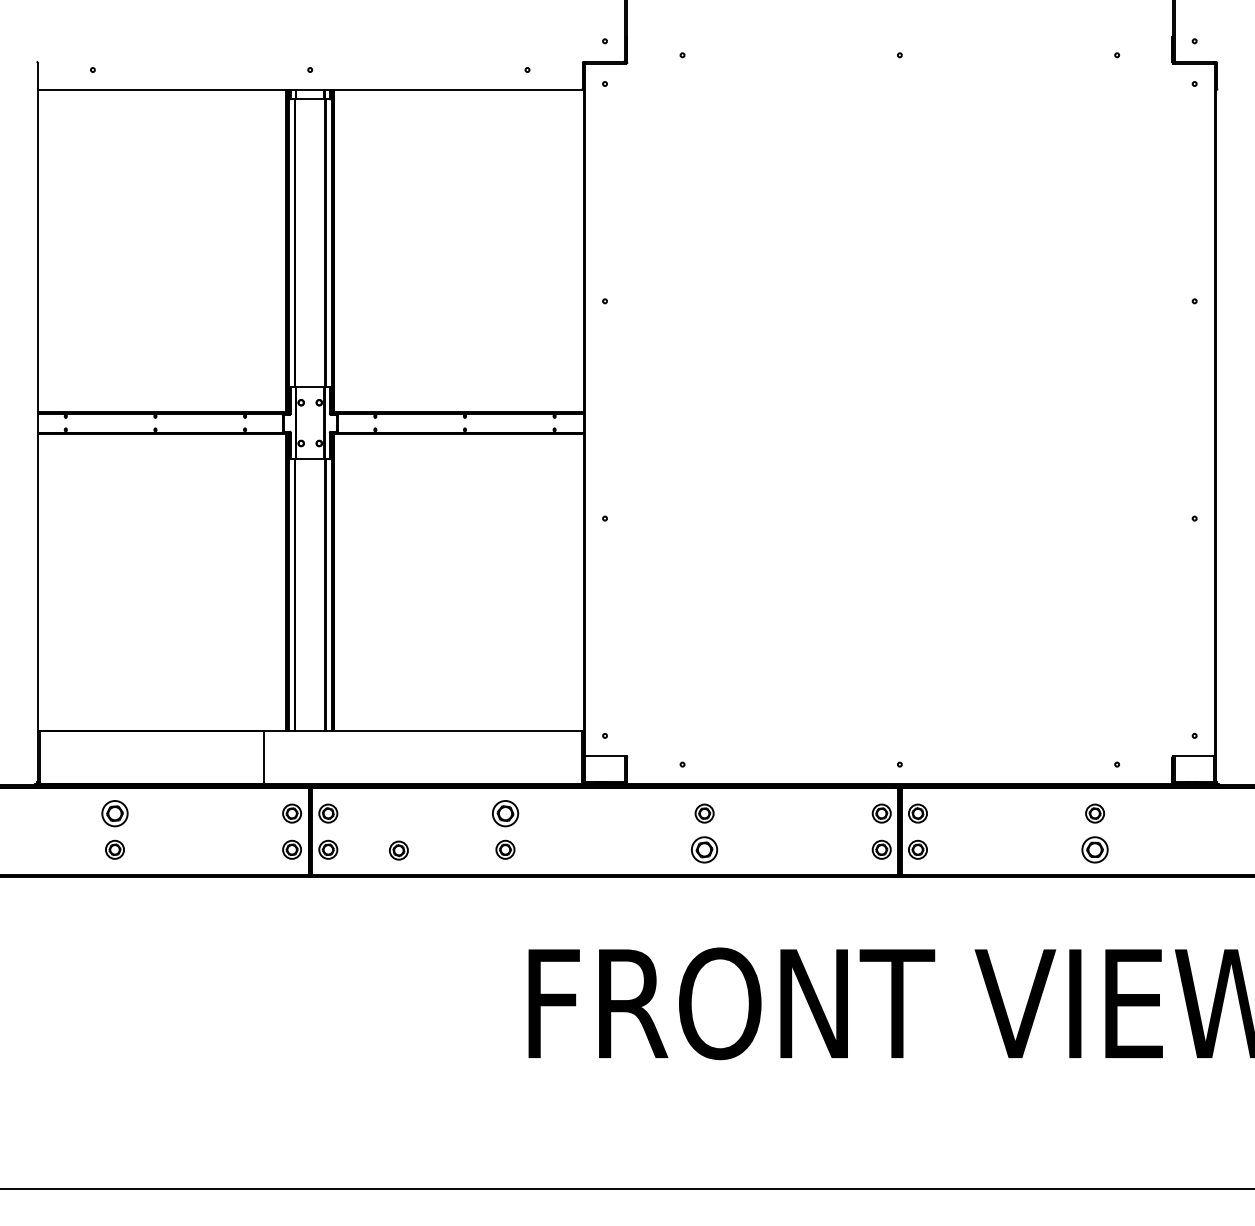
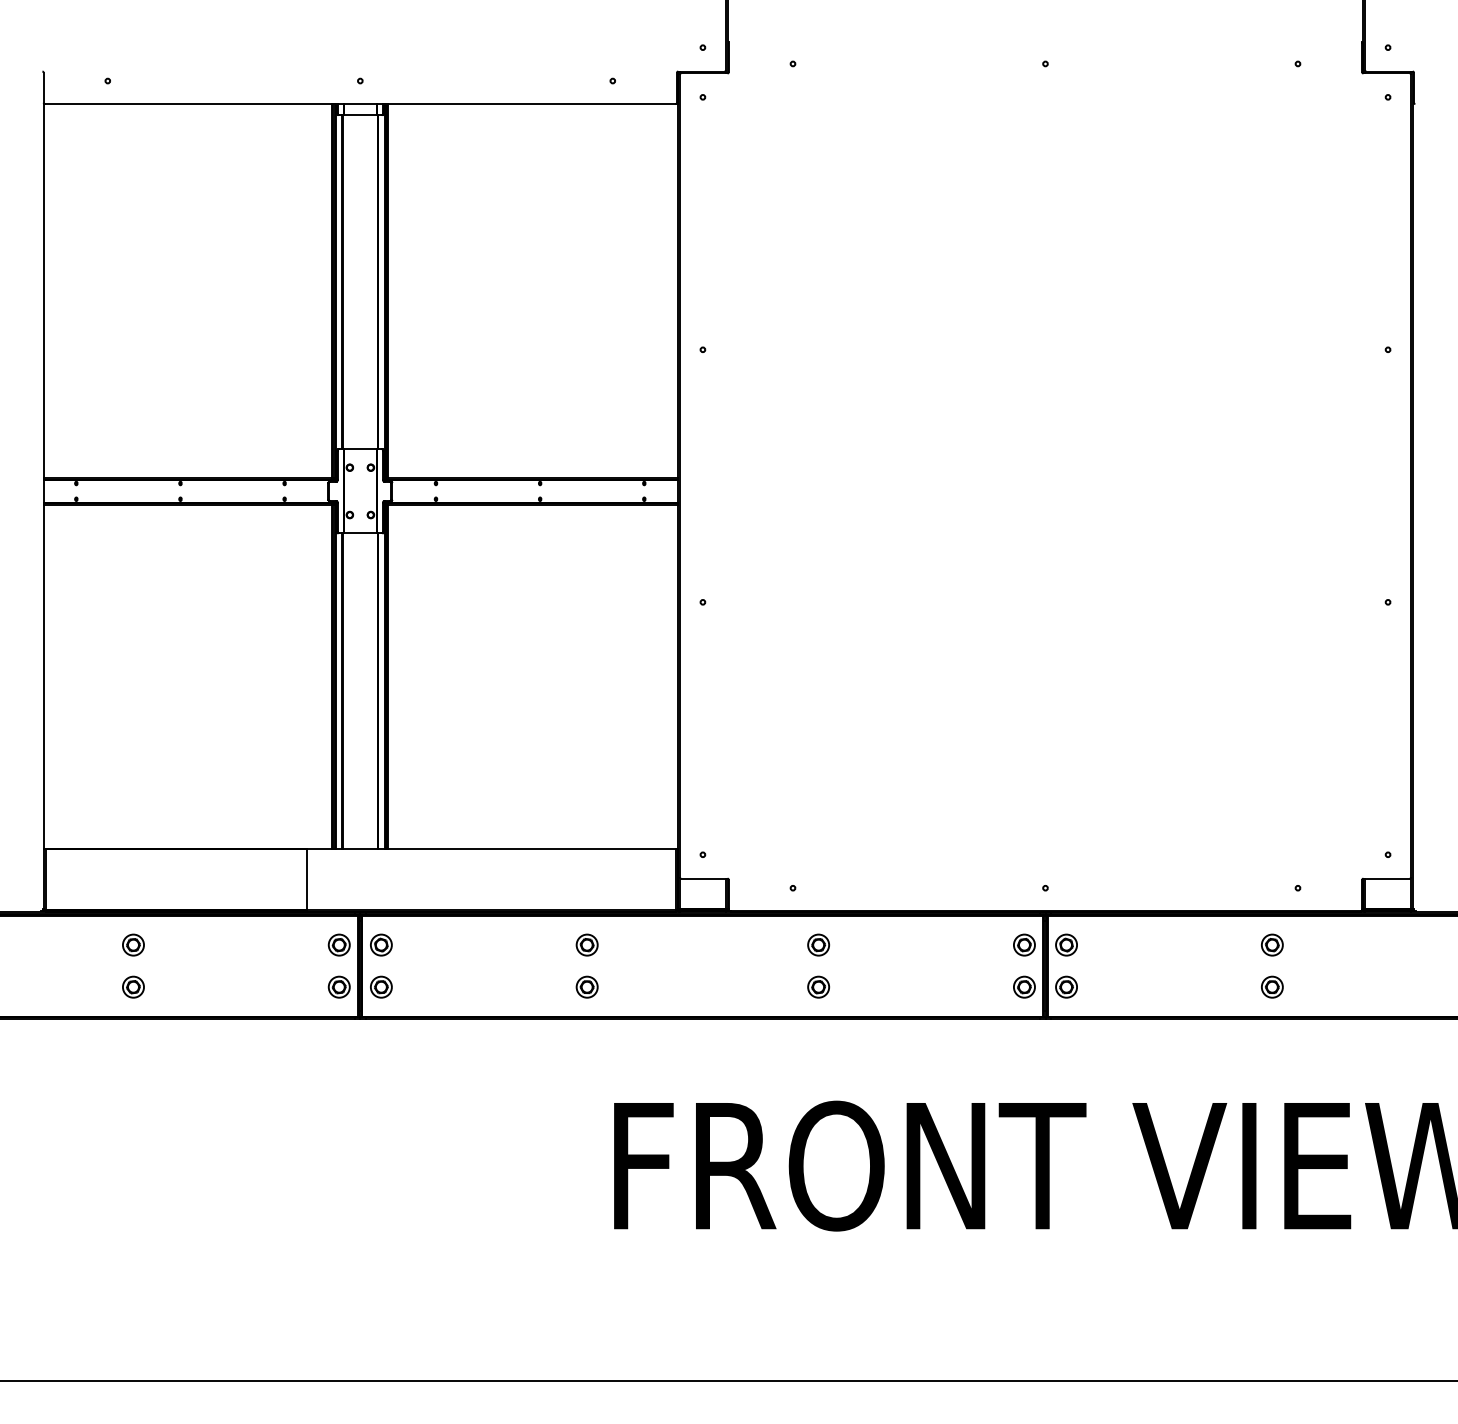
part: (115, 813) -> (133, 944), size x0.71
part: (504, 813) -> (586, 944), size x0.71
part: (704, 849) -> (818, 986), size x0.71
part: (1095, 849) -> (1272, 986), size x0.71
part: (399, 850) -> (463, 987), removed

